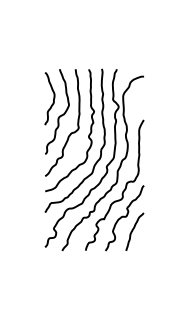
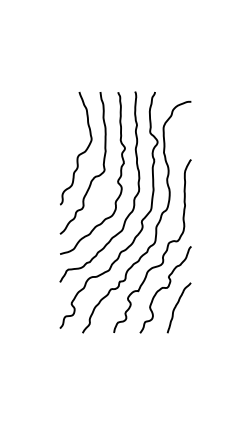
curve: (53, 99) -> (70, 132), removed

